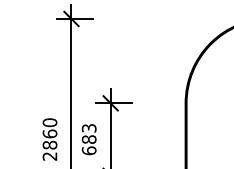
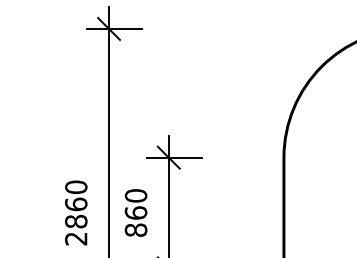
text: (88, 139) -> (135, 212), 683 -> 860

